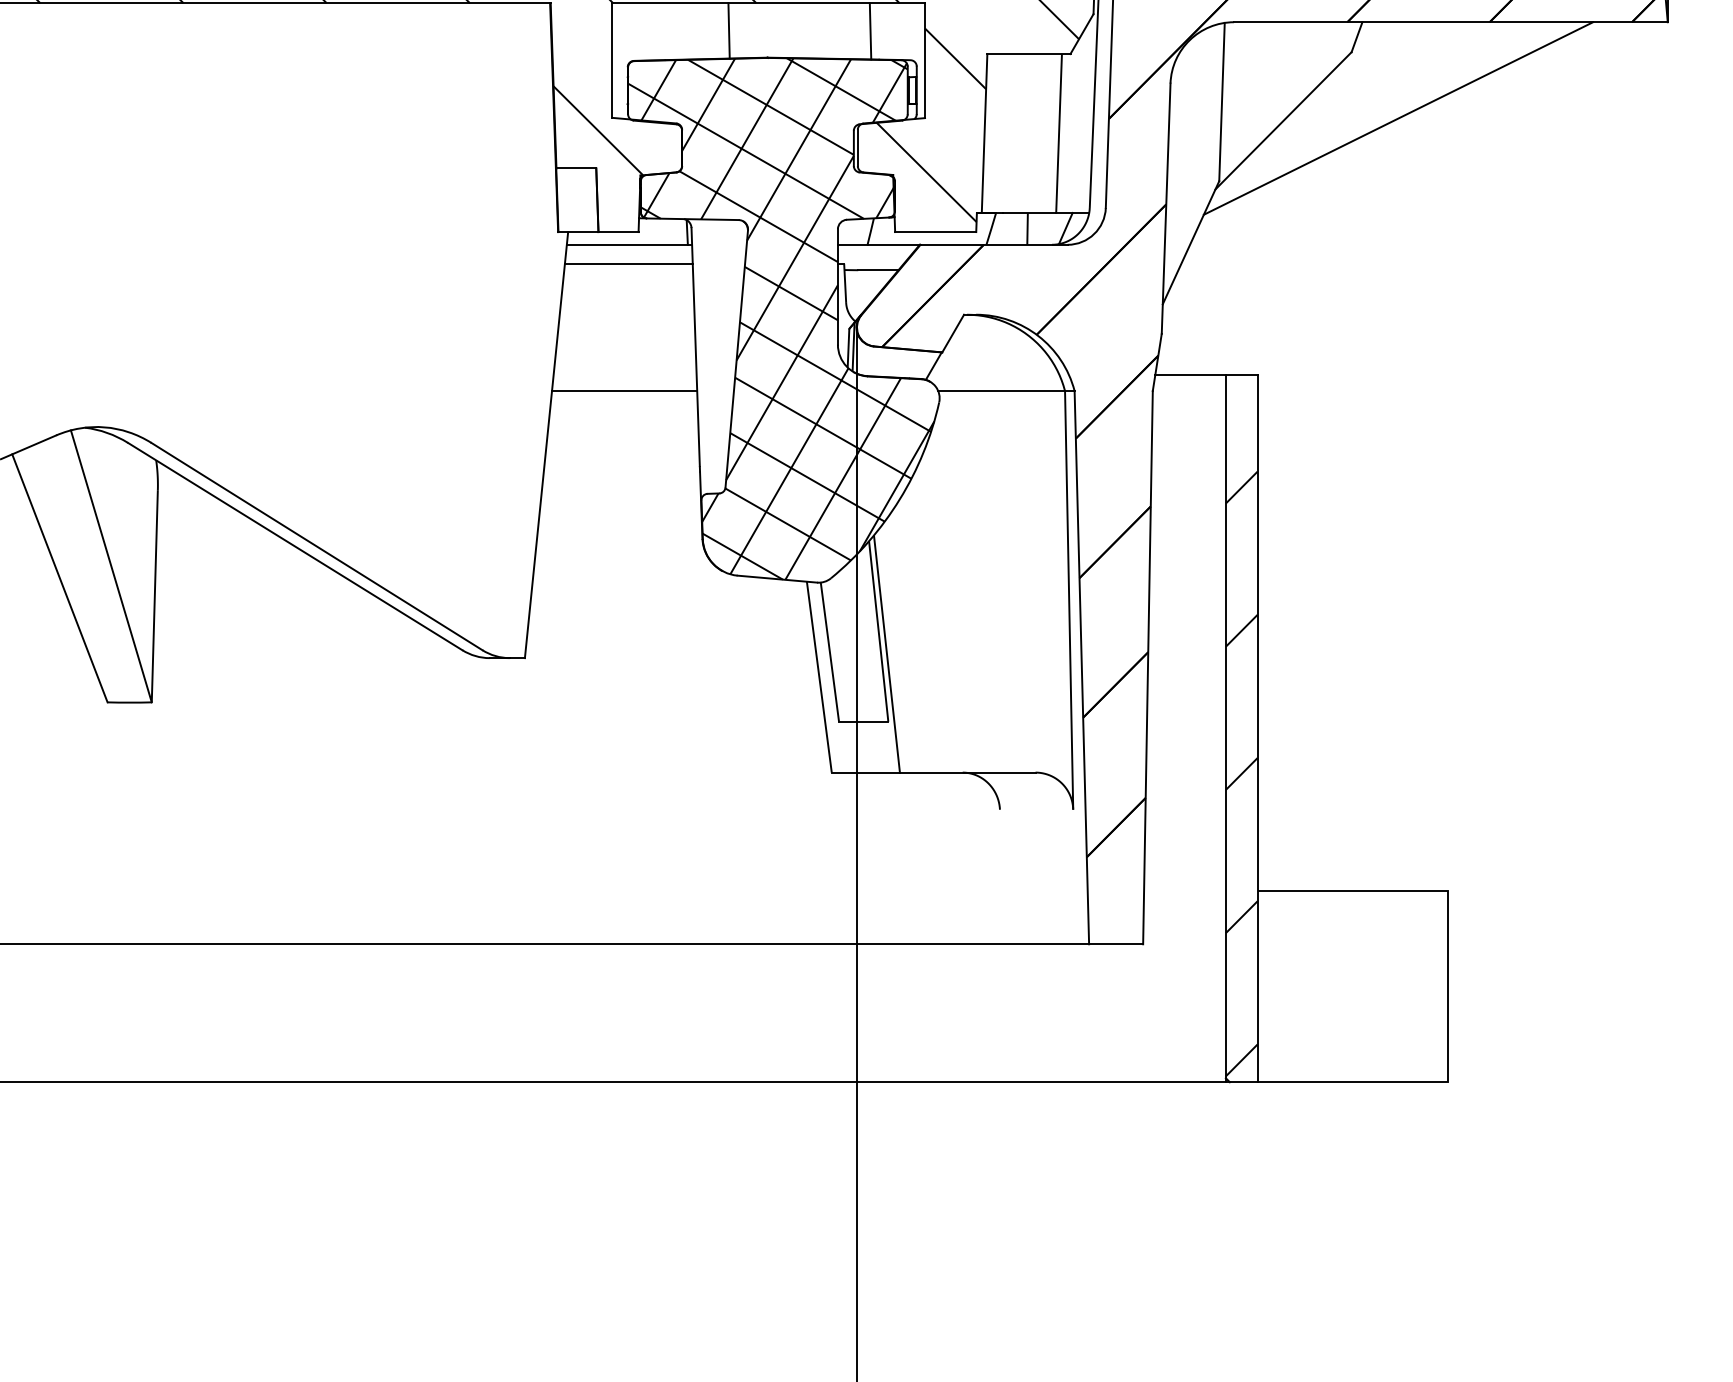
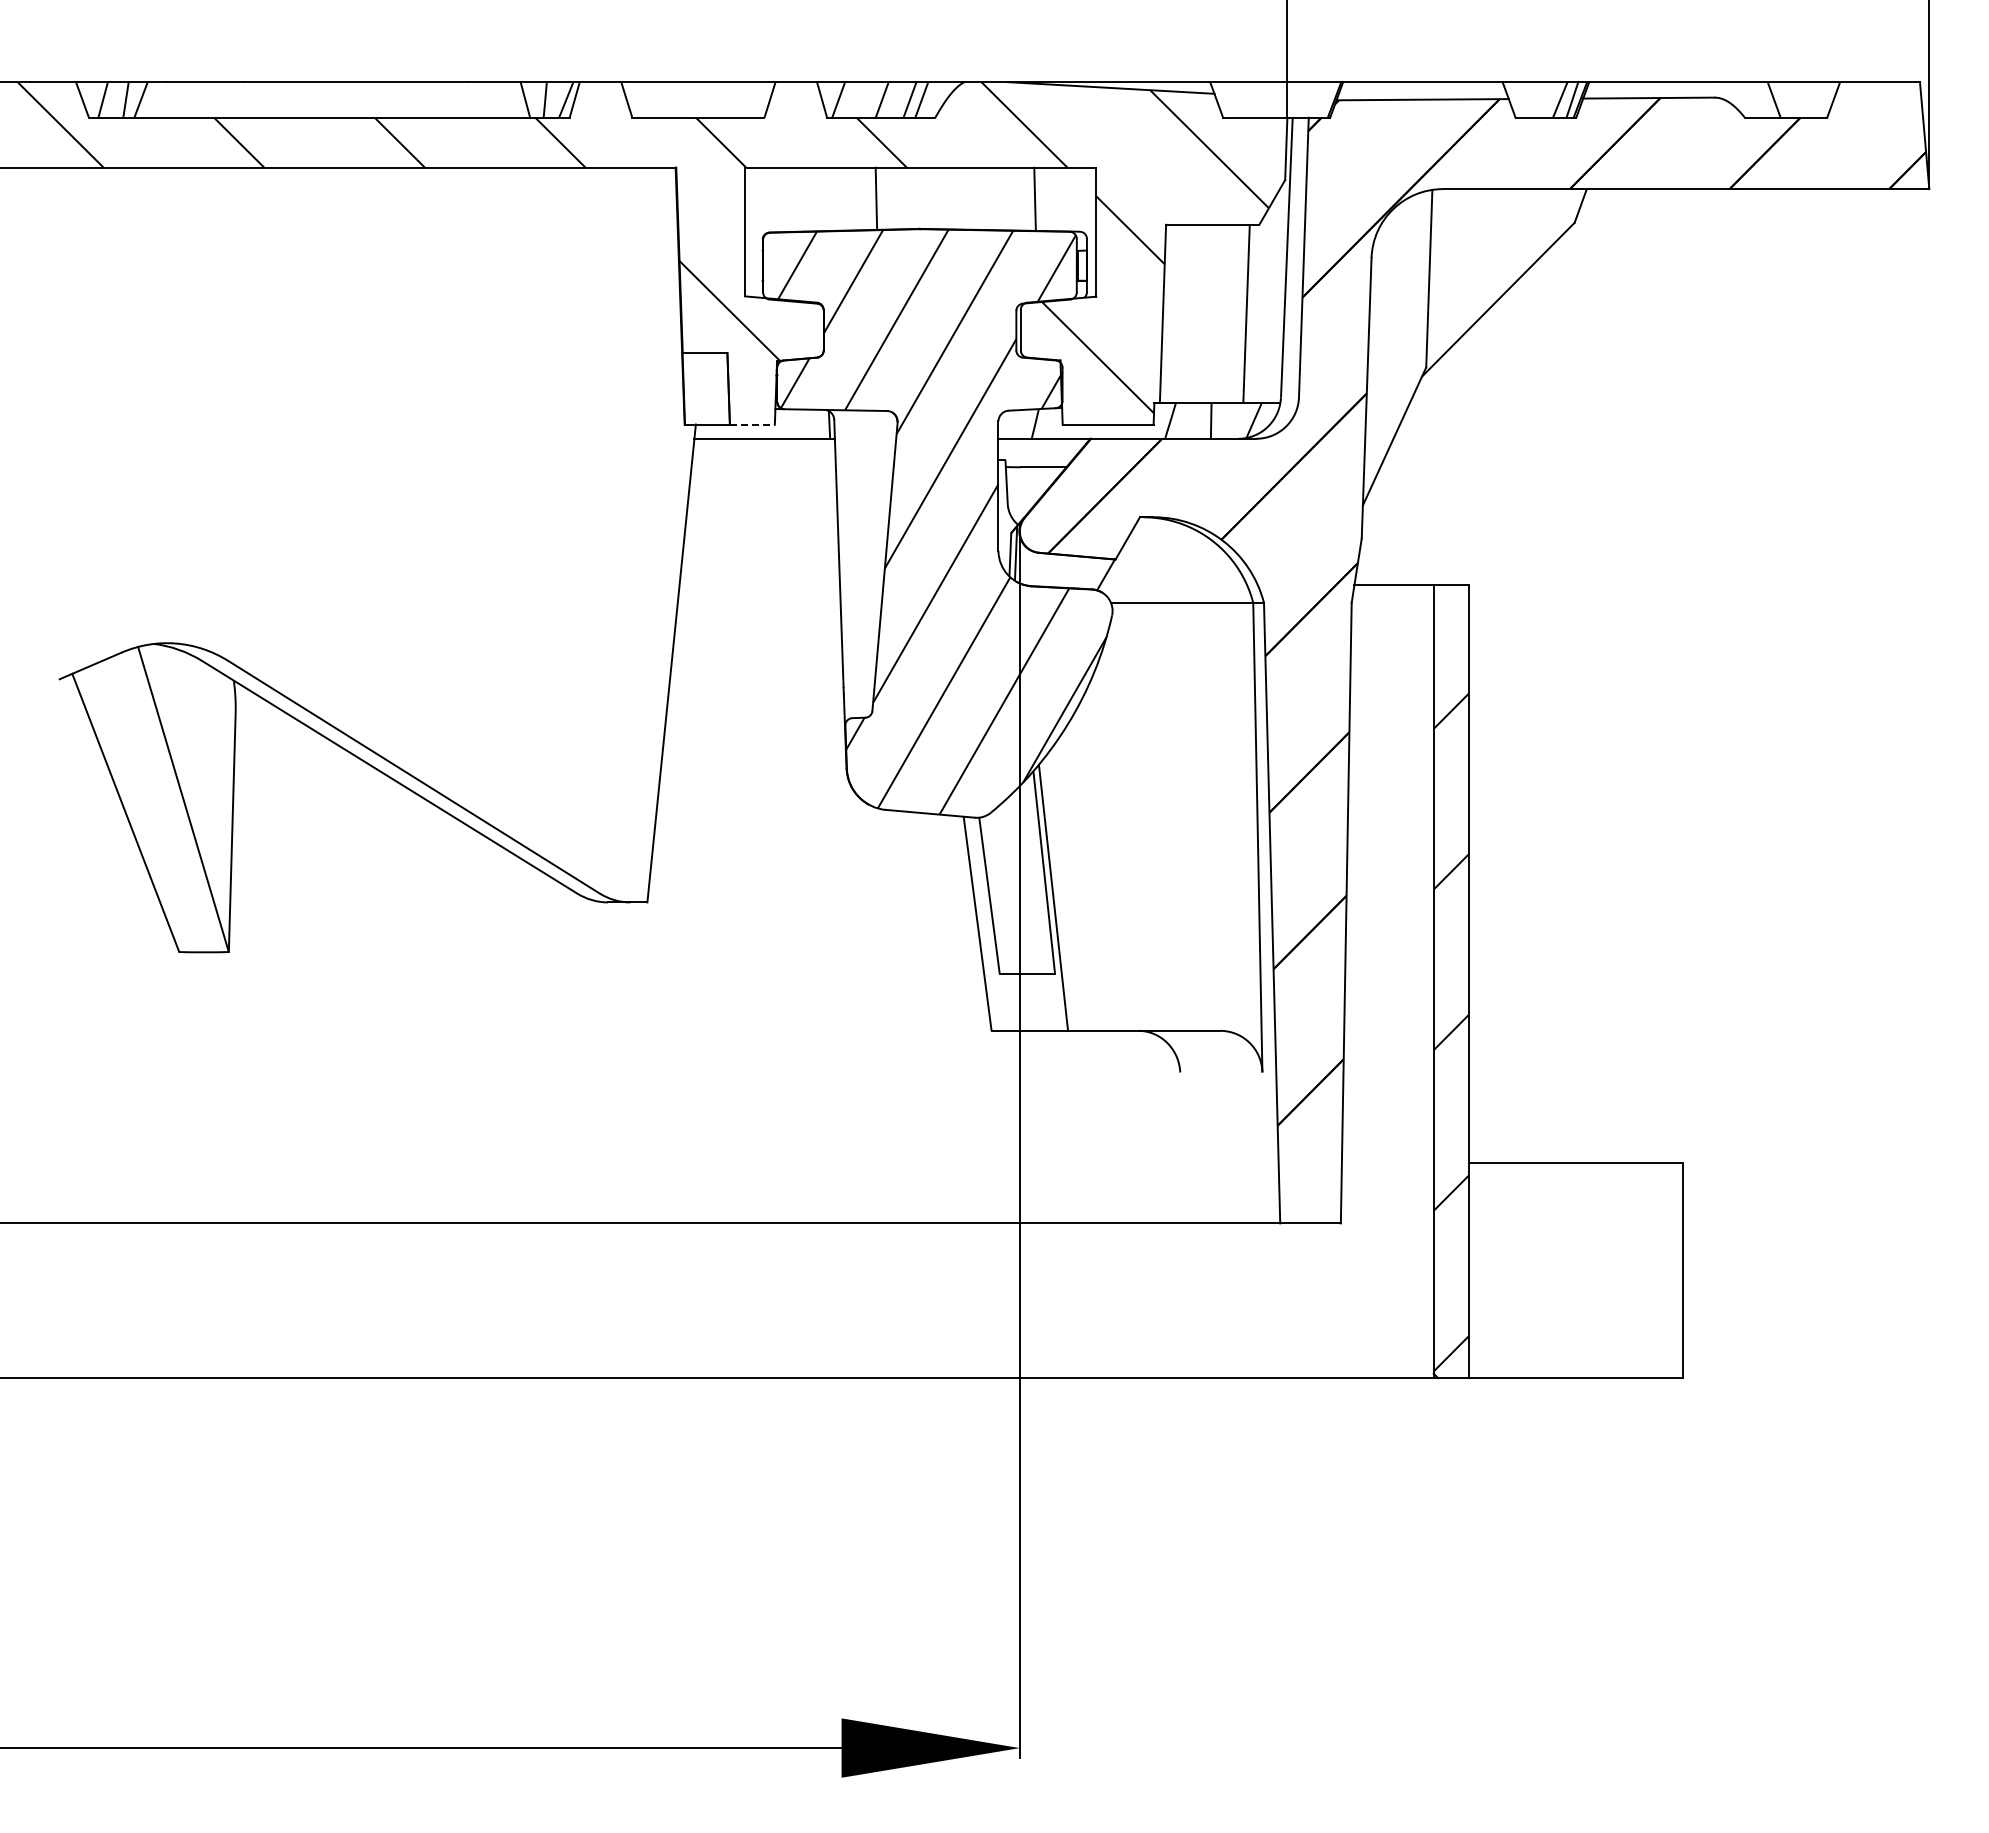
line: (1397, 118) -> (1626, 297), removed
line: (618, 232) -> (752, 424), solid -> dashed
line: (628, 264) -> (763, 460), removed
hatch: (779, 318) -> (933, 521), removed
line: (623, 390) -> (758, 602), removed

